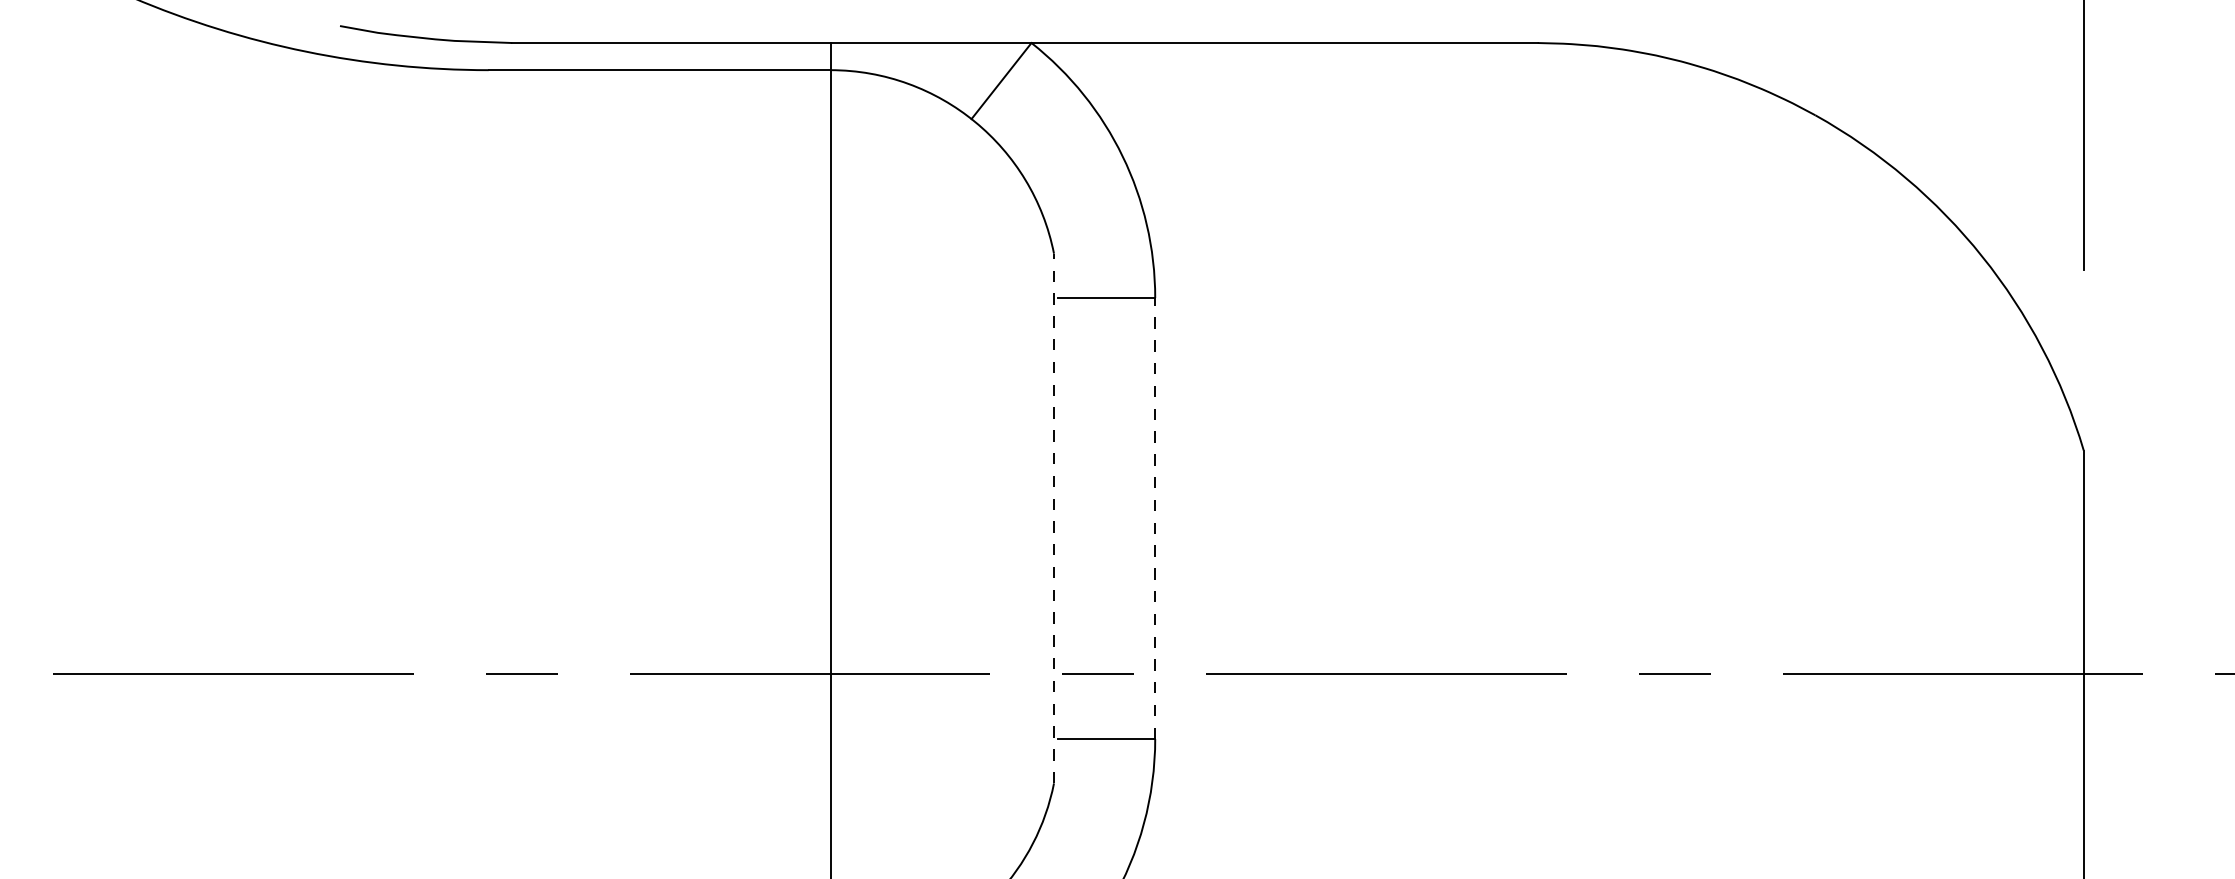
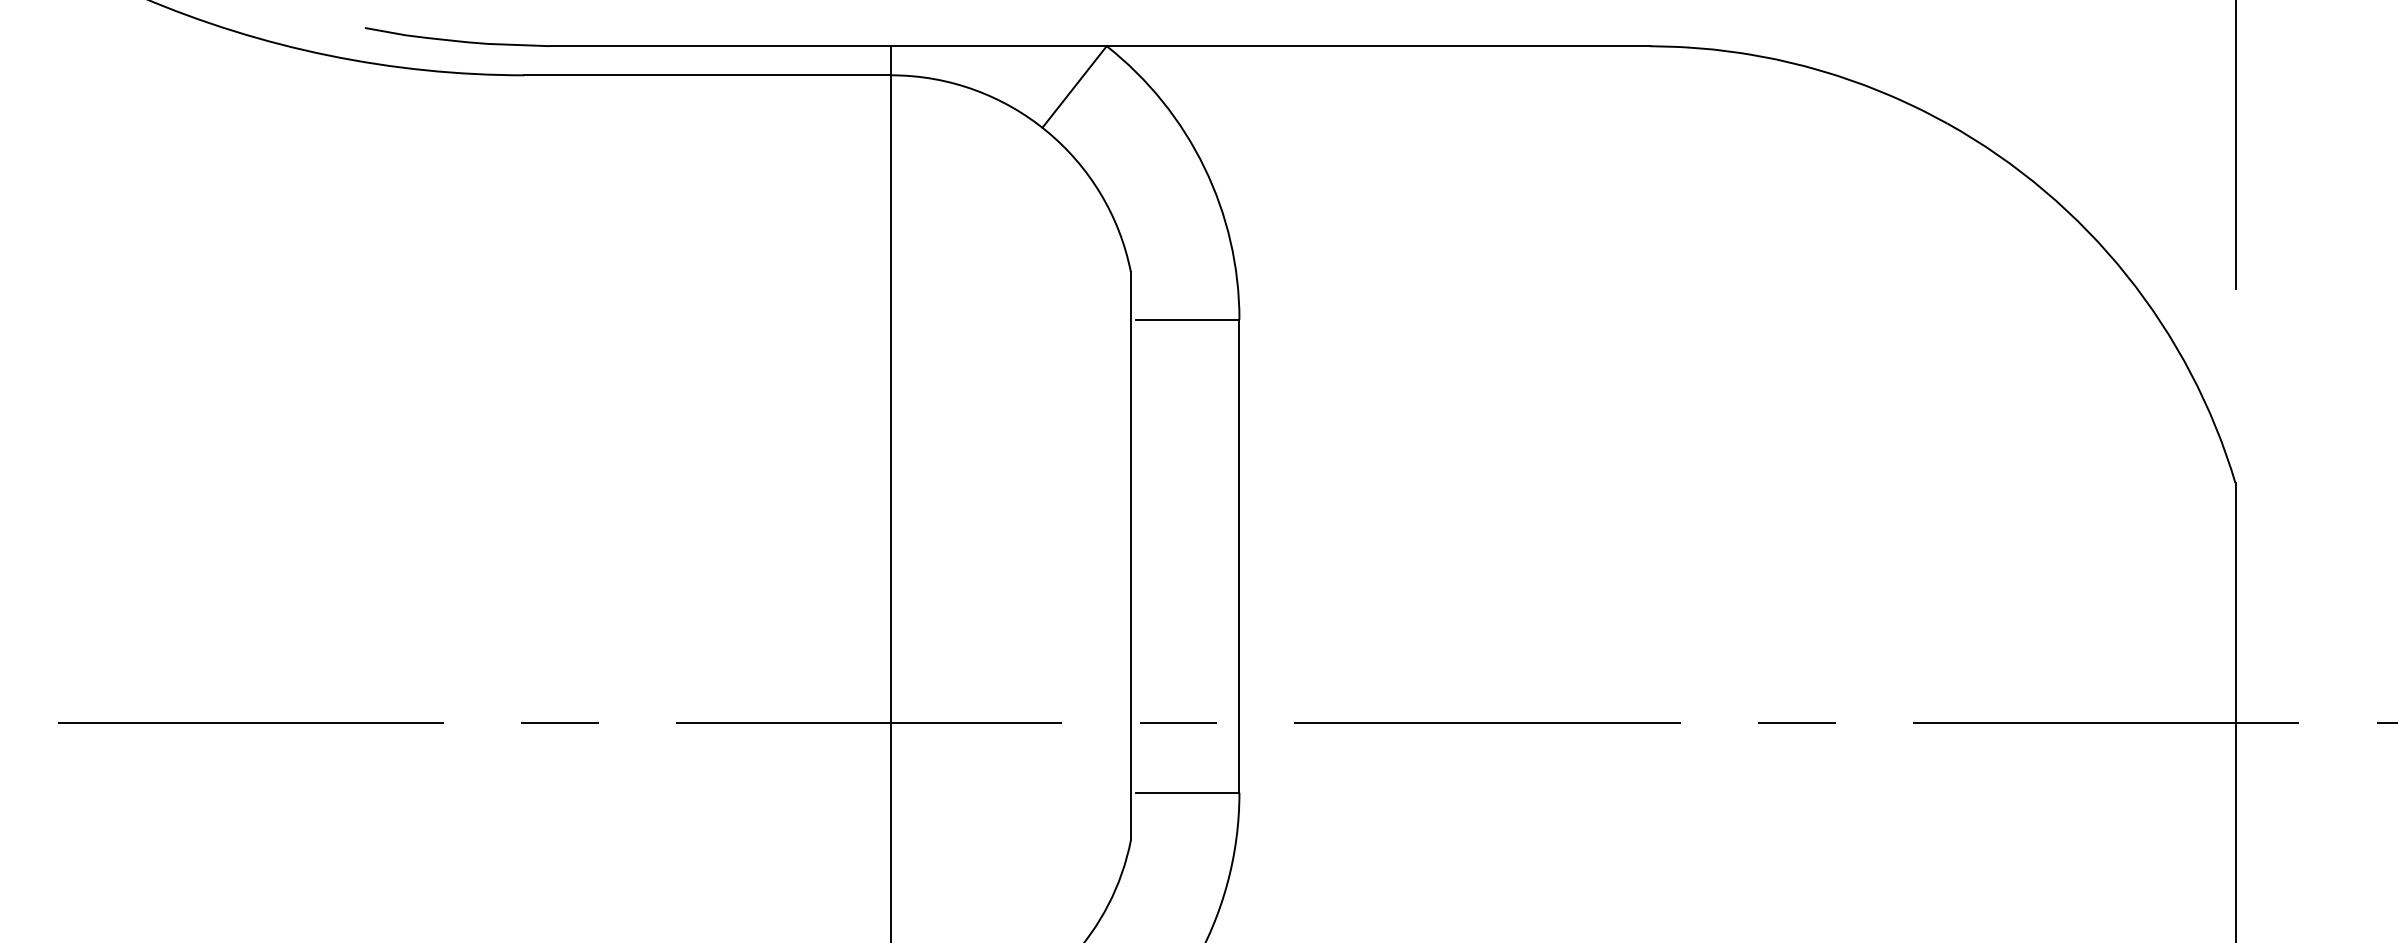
line: (1053, 517) -> (1130, 555), dashed -> solid
line: (1155, 518) -> (1239, 556), dashed -> solid

